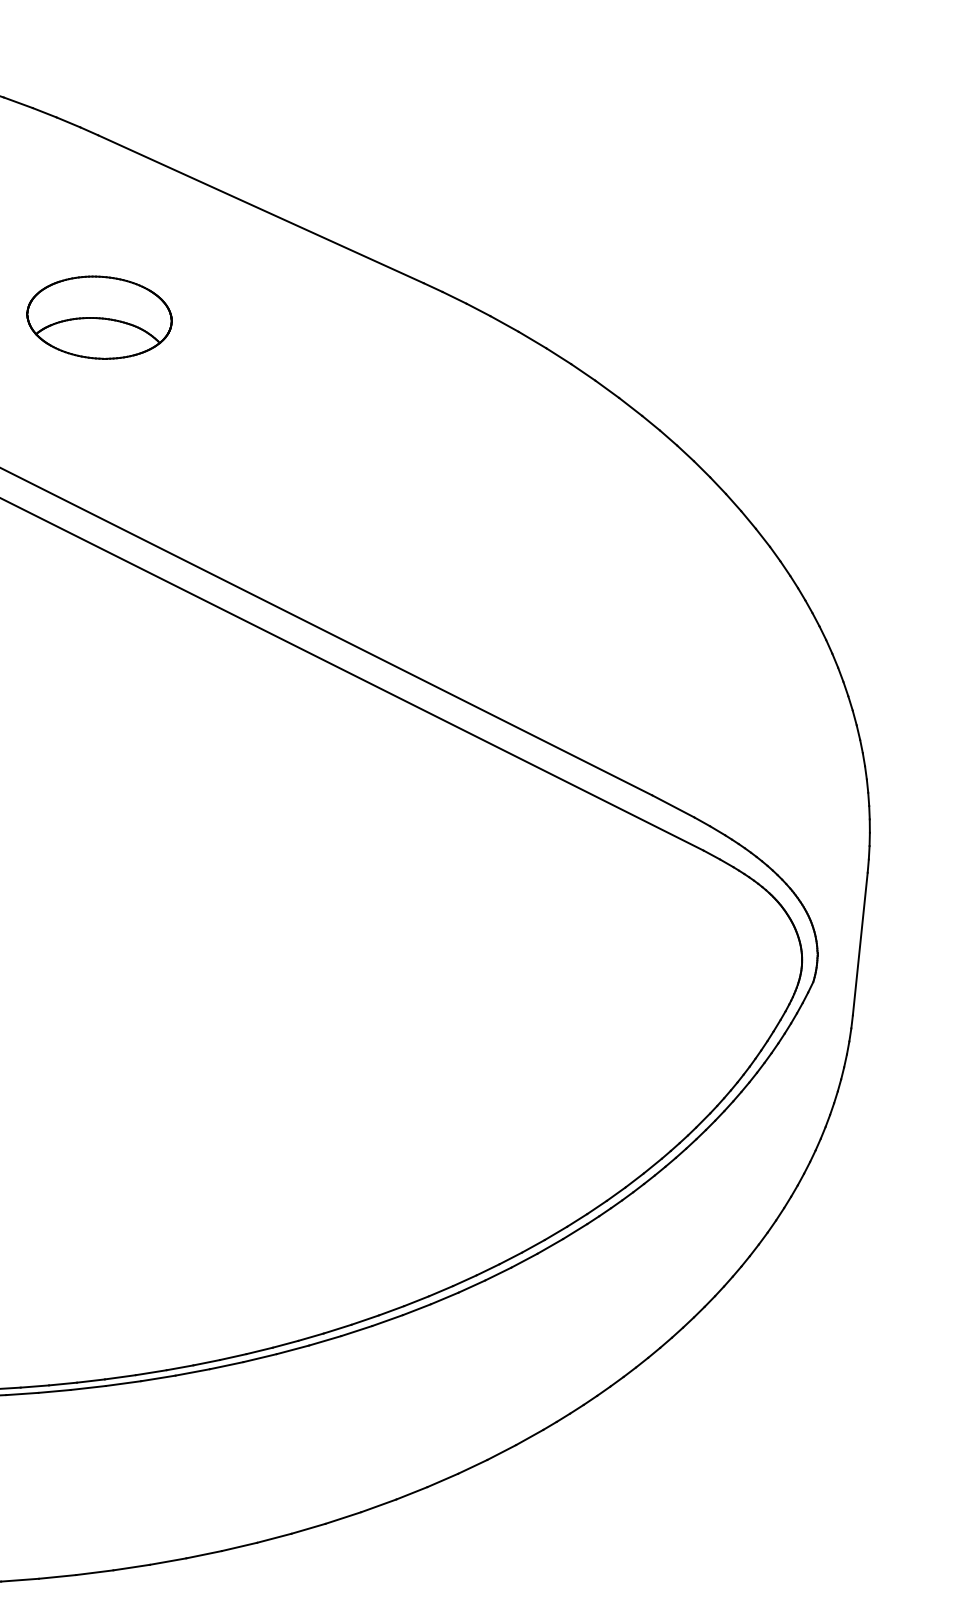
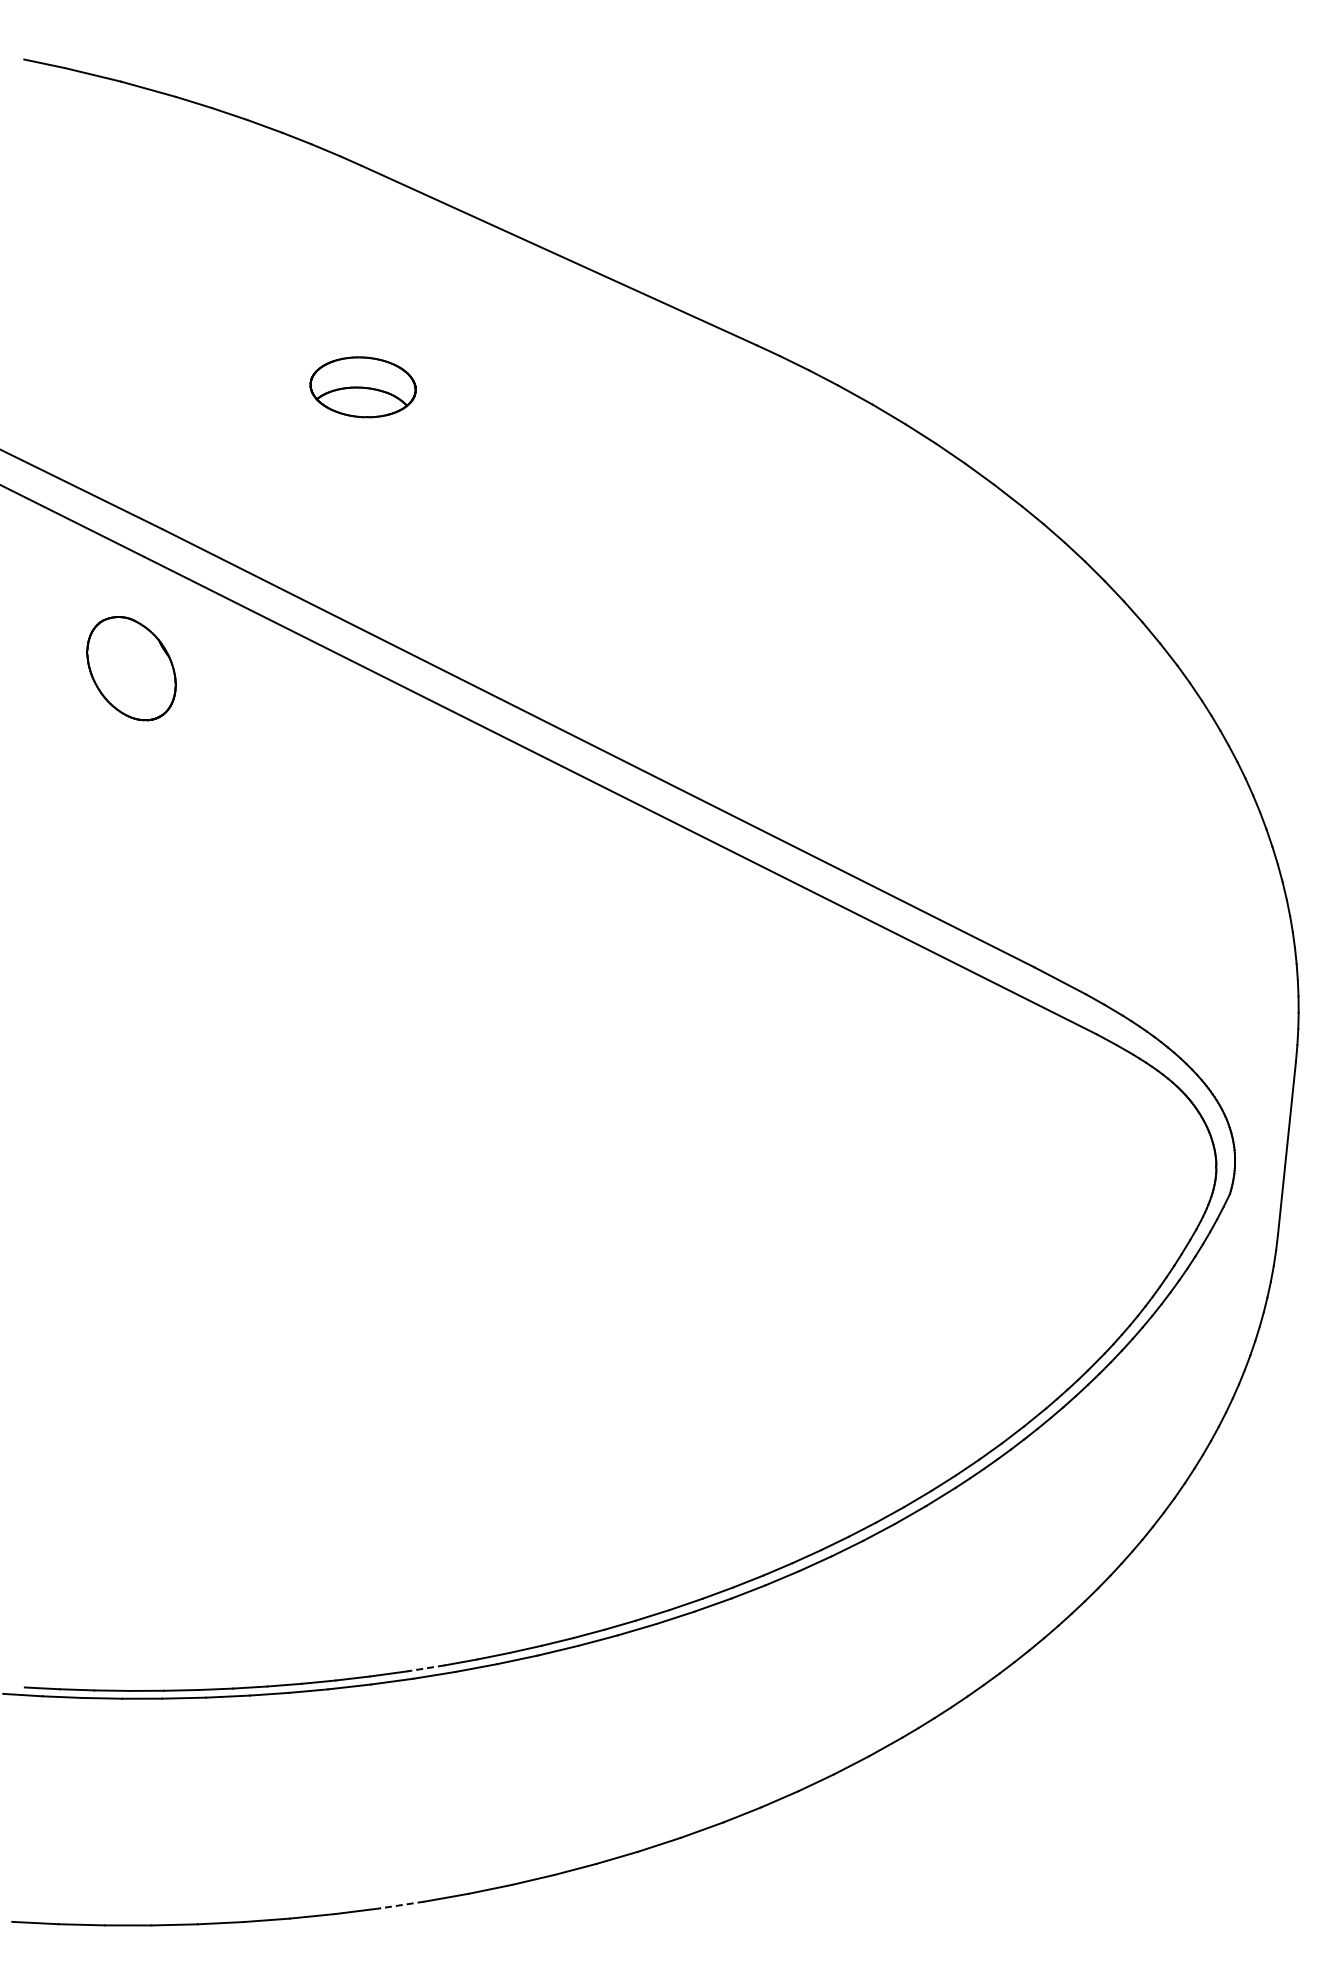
part: (98, 317) -> (362, 387), size x0.6
line: (151, 1372) -> (426, 1668), solid -> dashed
line: (131, 1567) -> (401, 1905), solid -> dashed

